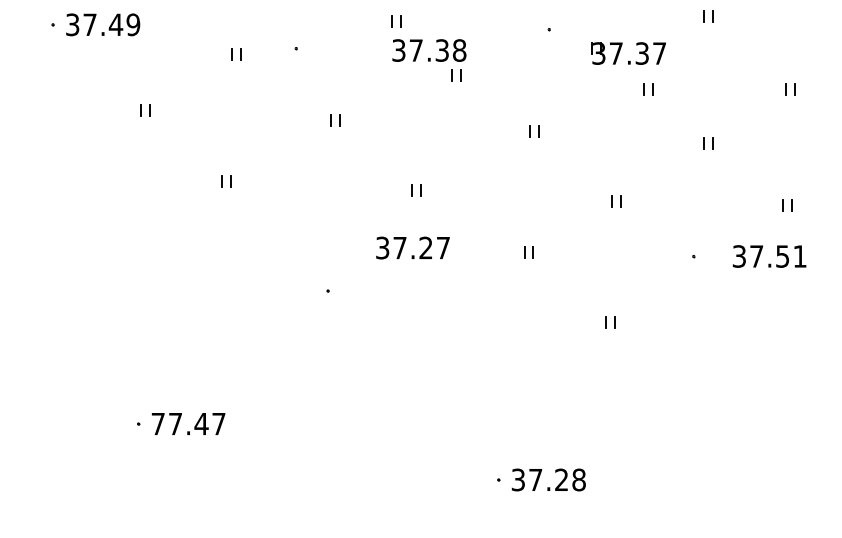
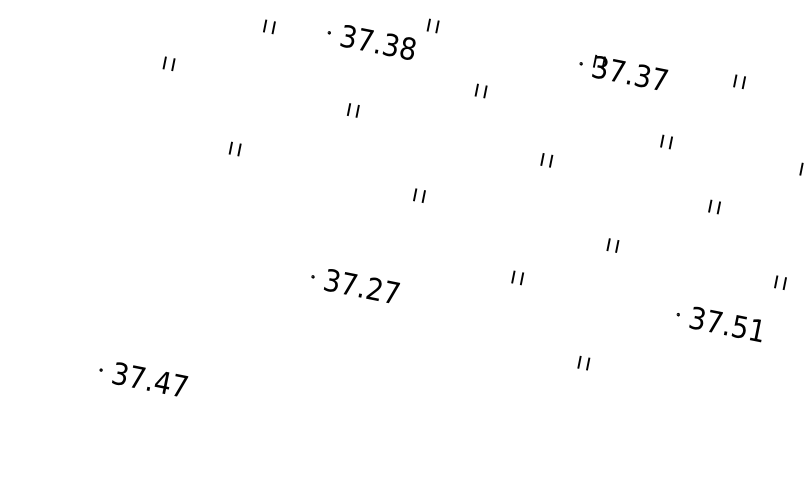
text: (429, 50) -> (378, 42), moved
part: (628, 60) -> (628, 80), moved
text: (412, 247) -> (361, 285), moved
text: (769, 256) -> (727, 324), moved
text: (157, 423) -> (119, 373), 77.47 -> 37.47

